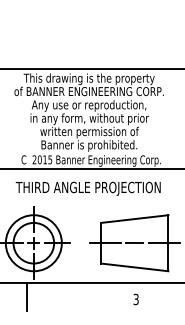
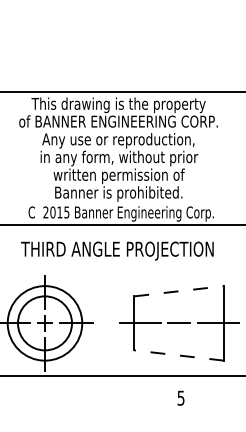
line: (134, 219) -> (178, 291), solid -> dashed
line: (134, 267) -> (178, 355), solid -> dashed
line: (26, 296) -> (35, 394), removed
text: (135, 298) -> (180, 396), 3 -> 5

